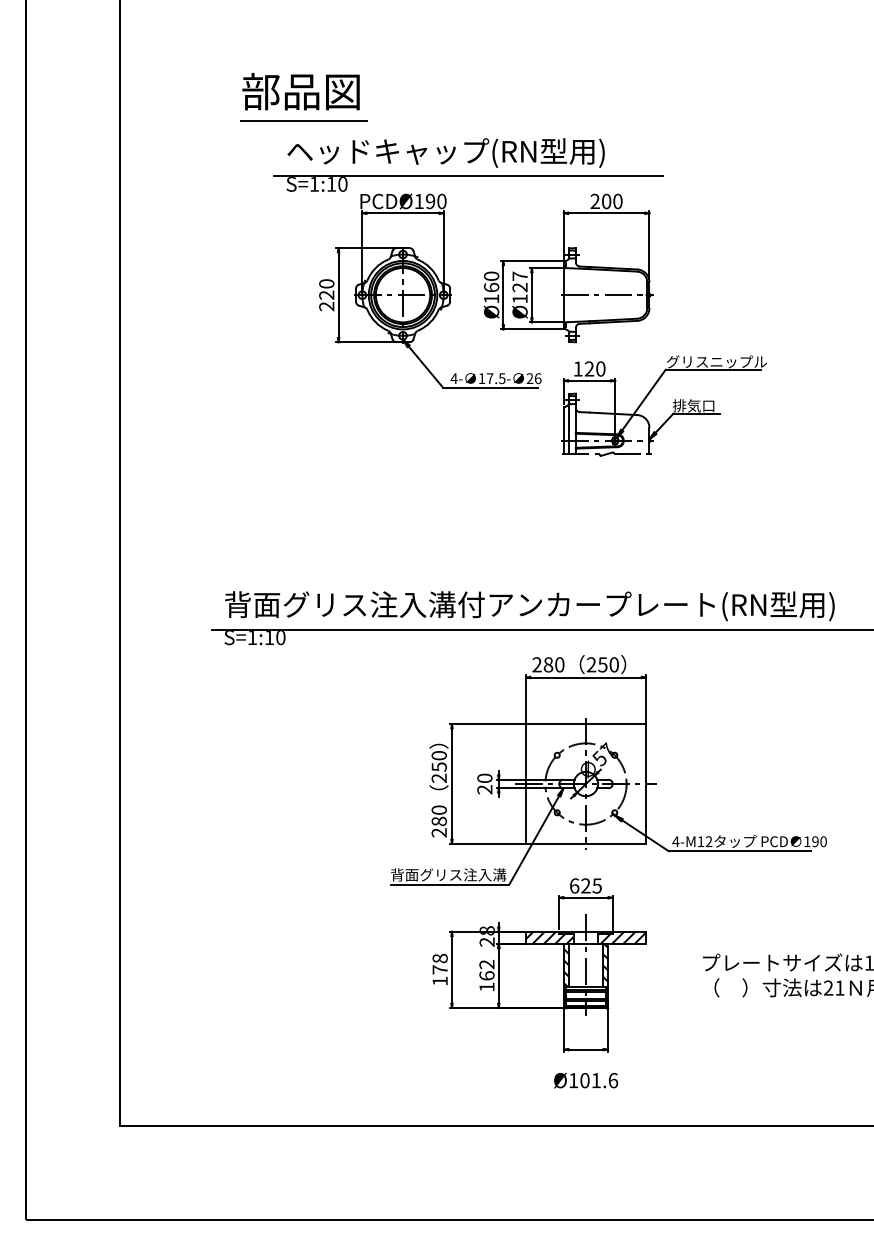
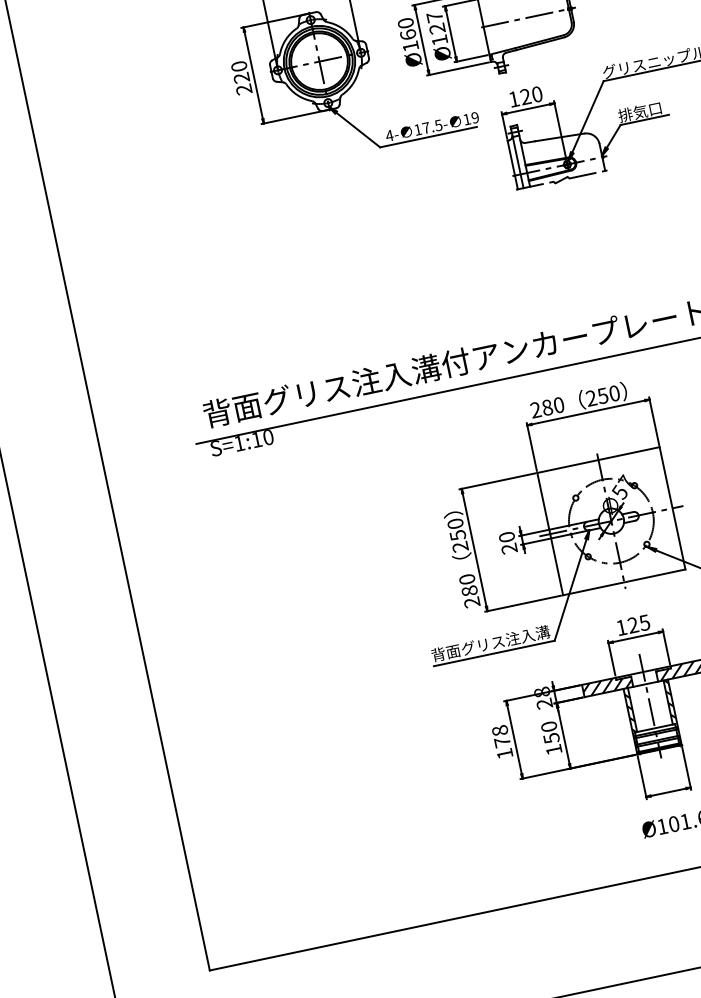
text: (533, 378) -> (470, 118), 26 -> 19
text: (574, 885) -> (621, 627), 625 -> 125
text: (486, 969) -> (549, 731), 162 -> 150

